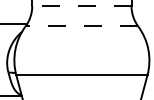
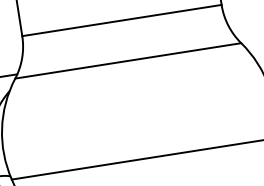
line: (81, 6) -> (121, 21), dashed -> solid
line: (81, 26) -> (127, 61), dashed -> solid

